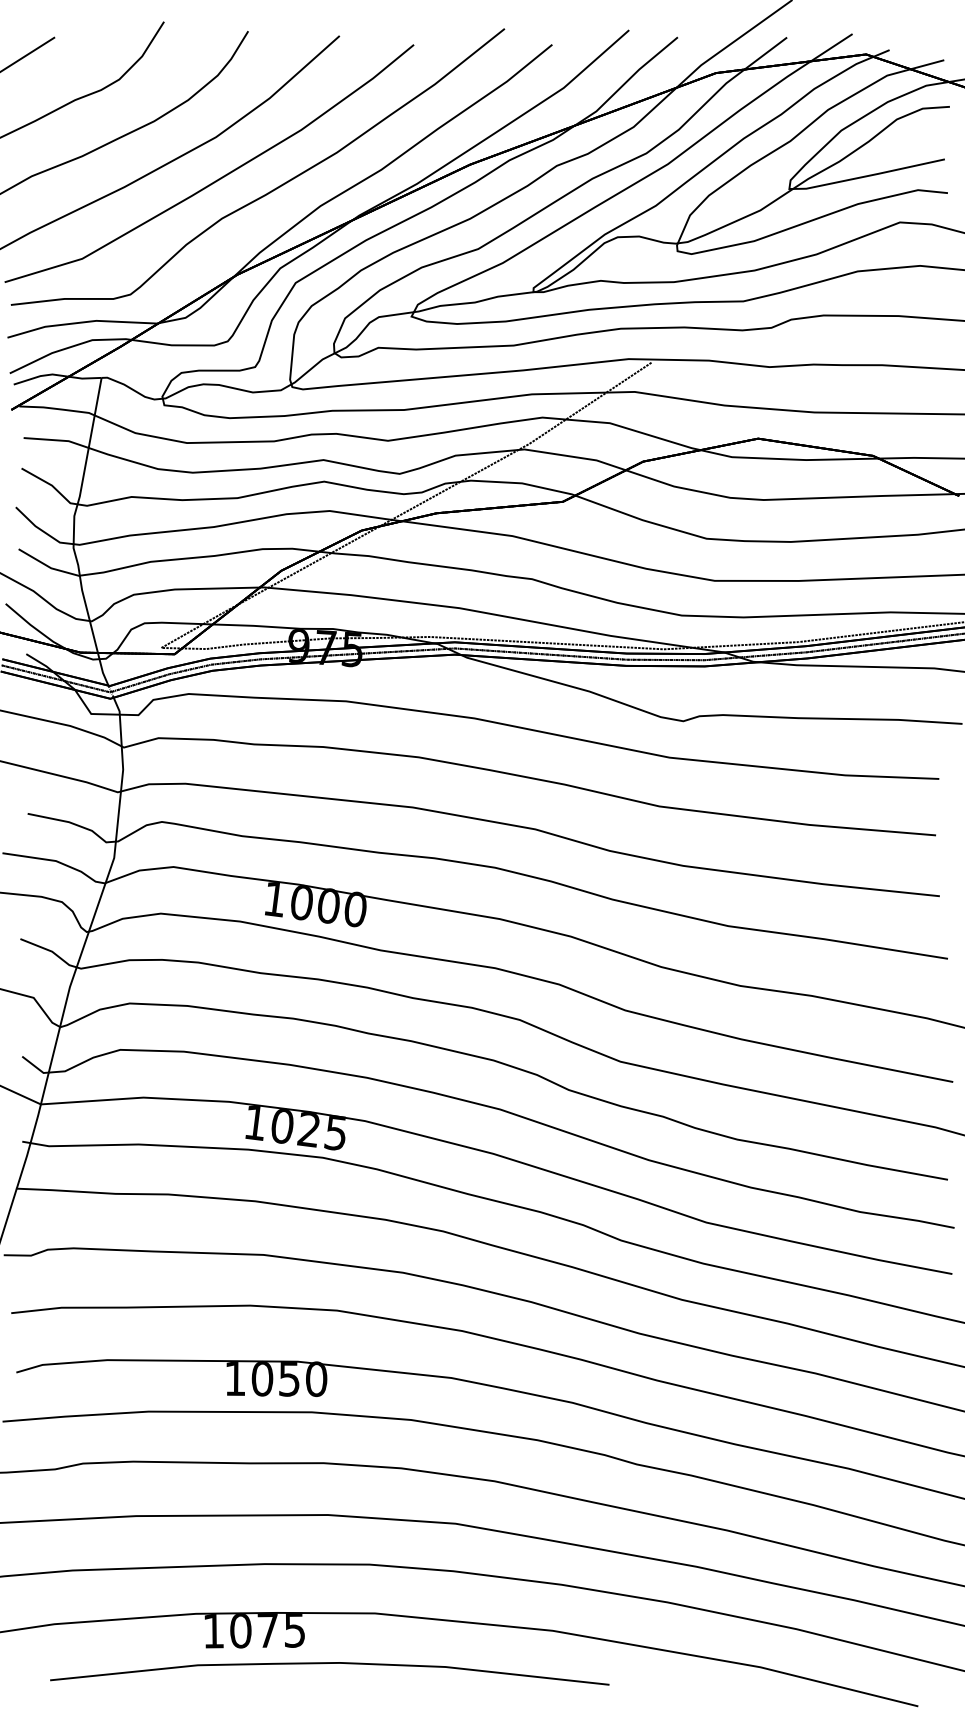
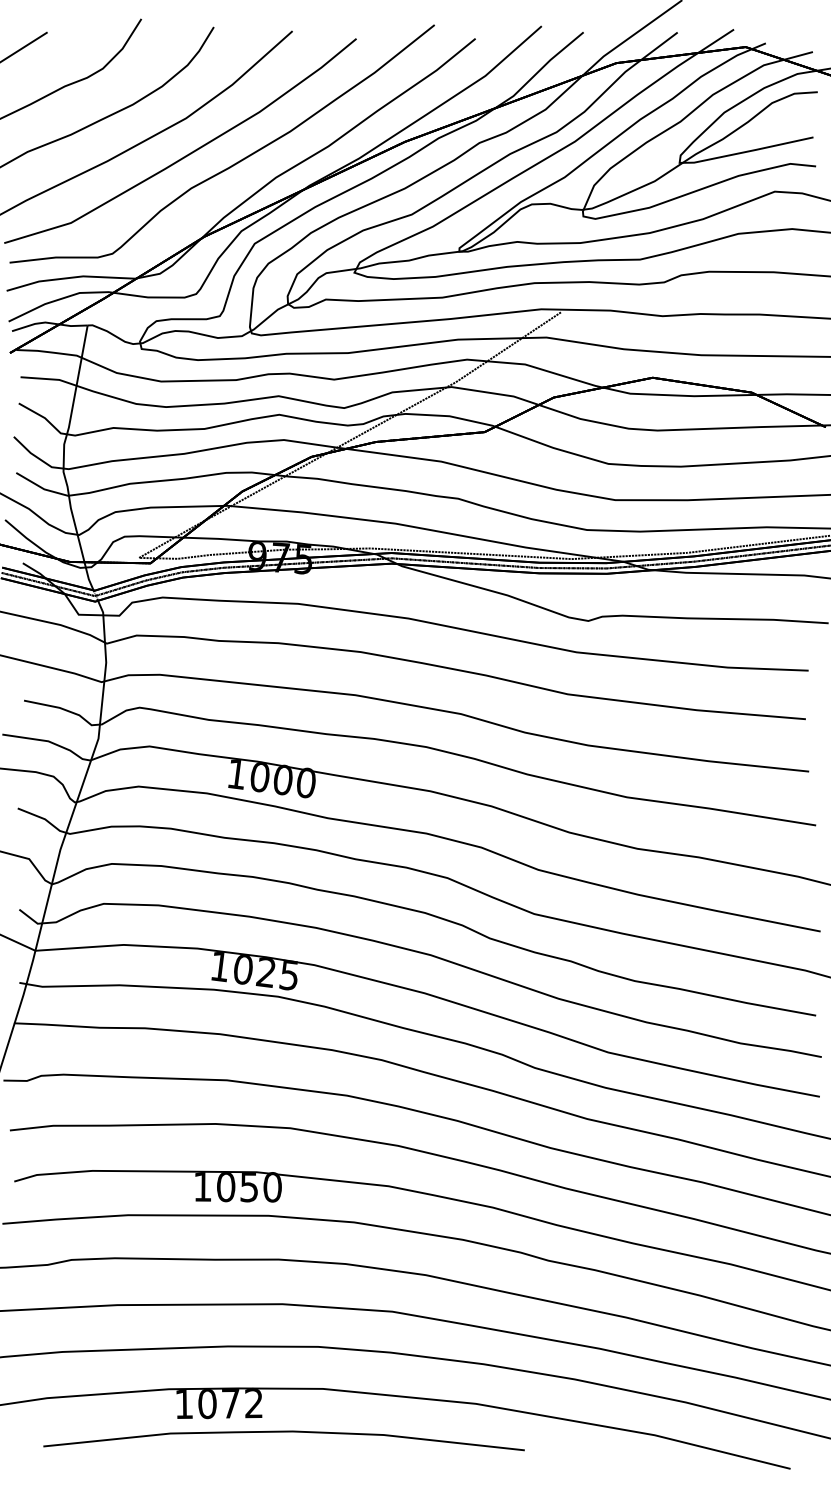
text: (294, 1630) -> (253, 1403), 1075 -> 1072

